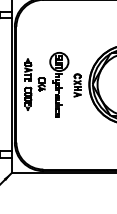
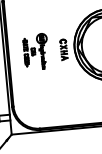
part: (46, 84) -> (35, 51), size x0.6

